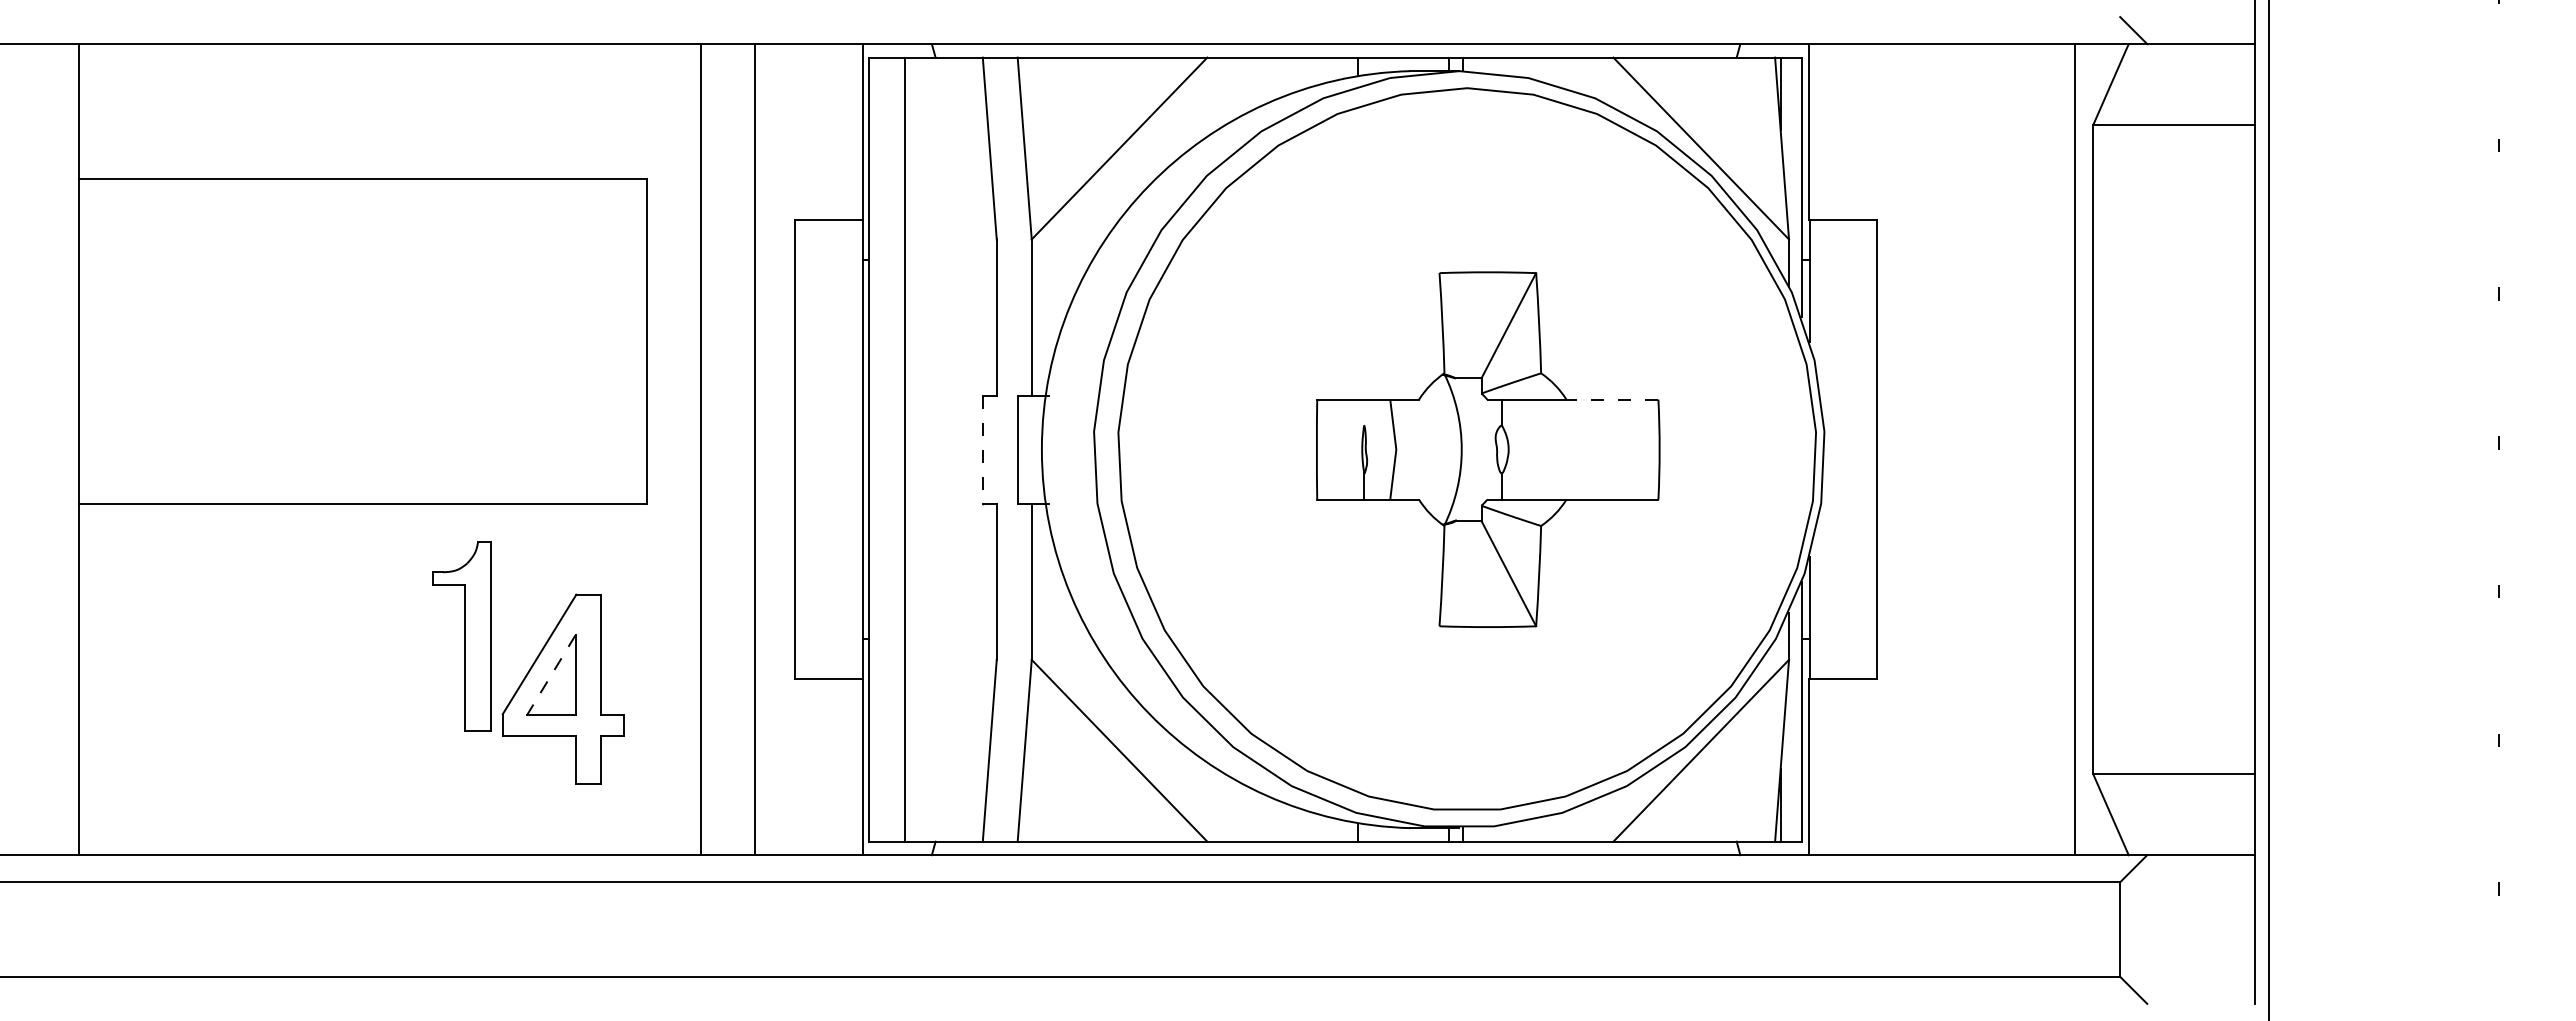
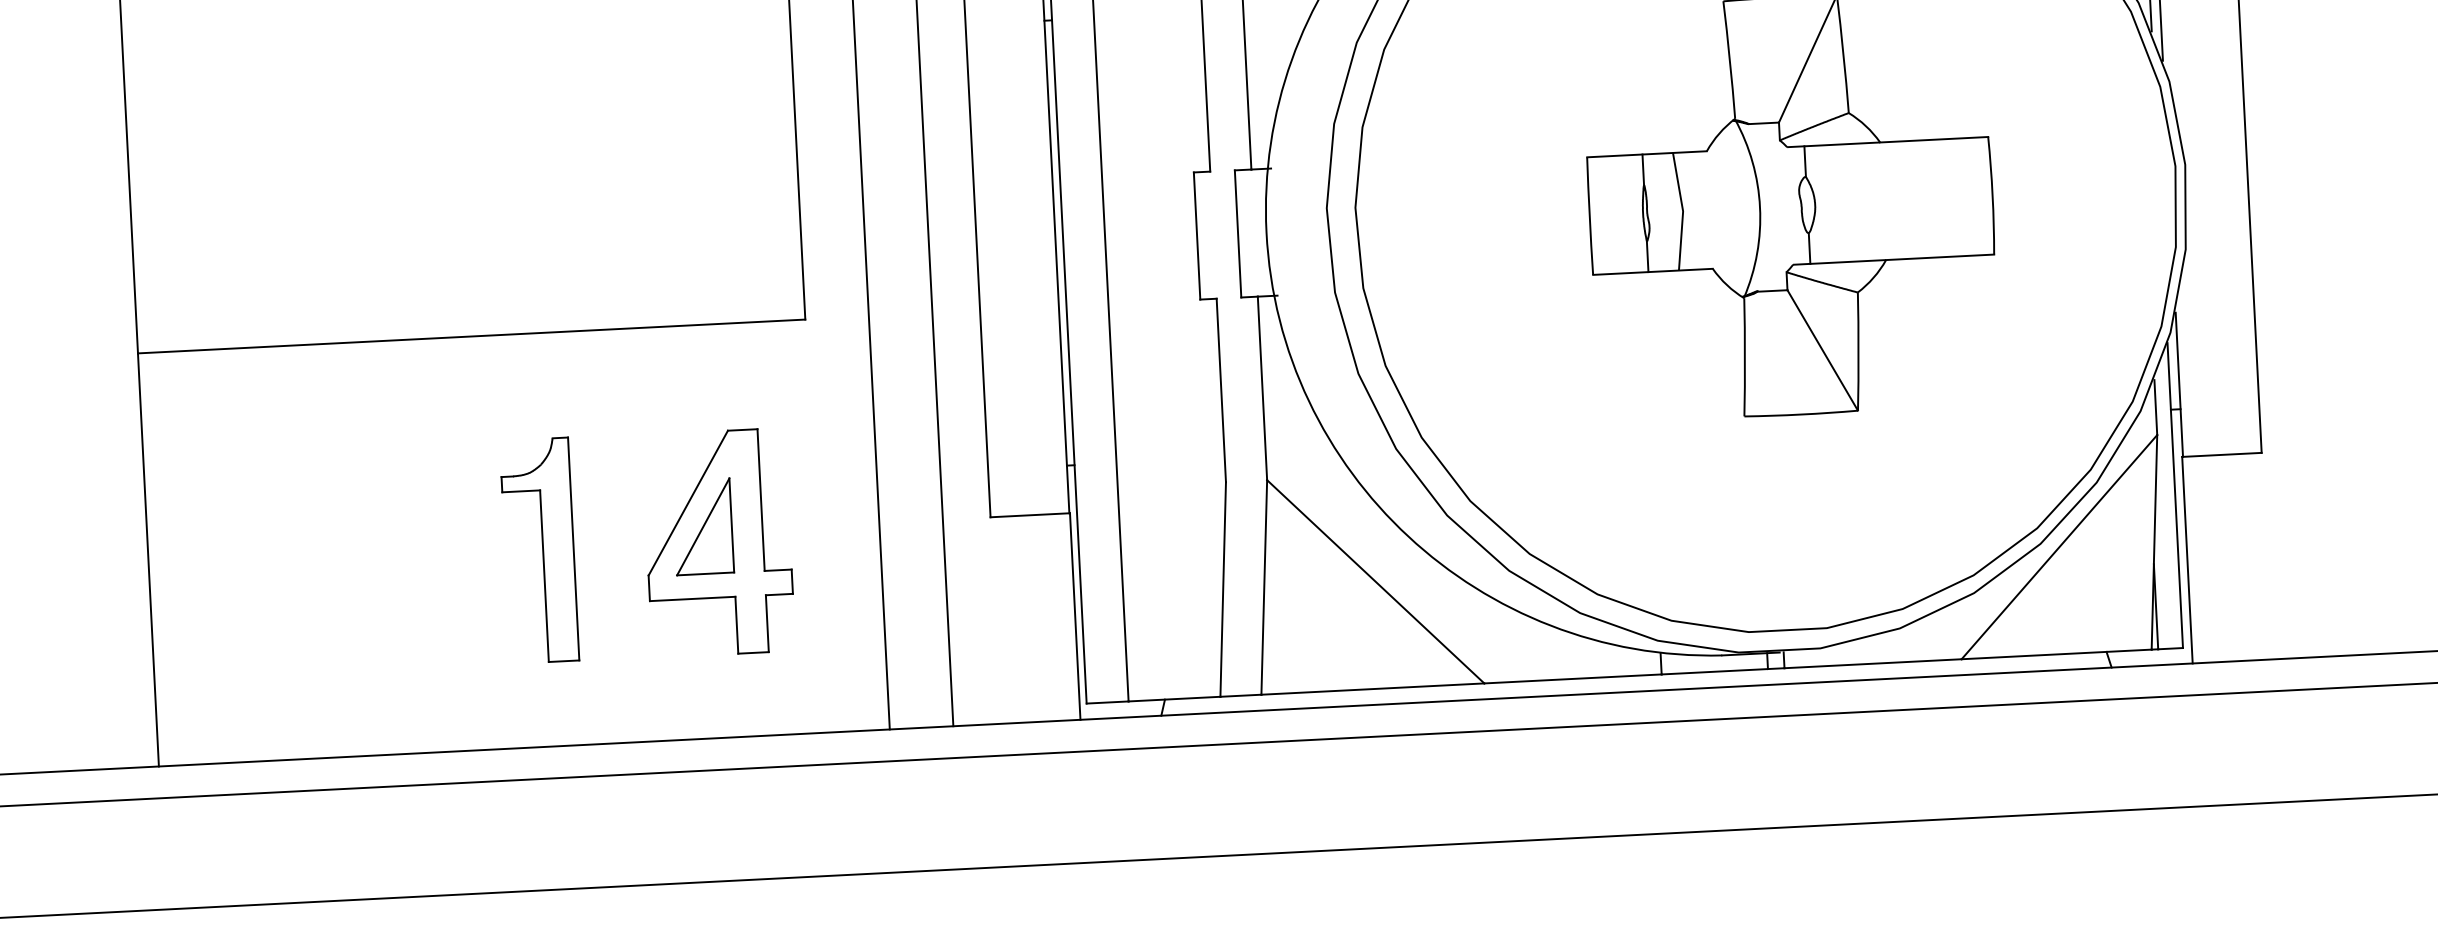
line: (1612, 399) -> (1934, 139), dashed -> solid
line: (1364, 412) -> (1643, 169), added
line: (982, 450) -> (1196, 237), dashed -> solid
part: (461, 636) -> (538, 550), moved
line: (551, 675) -> (703, 527), dashed -> solid

